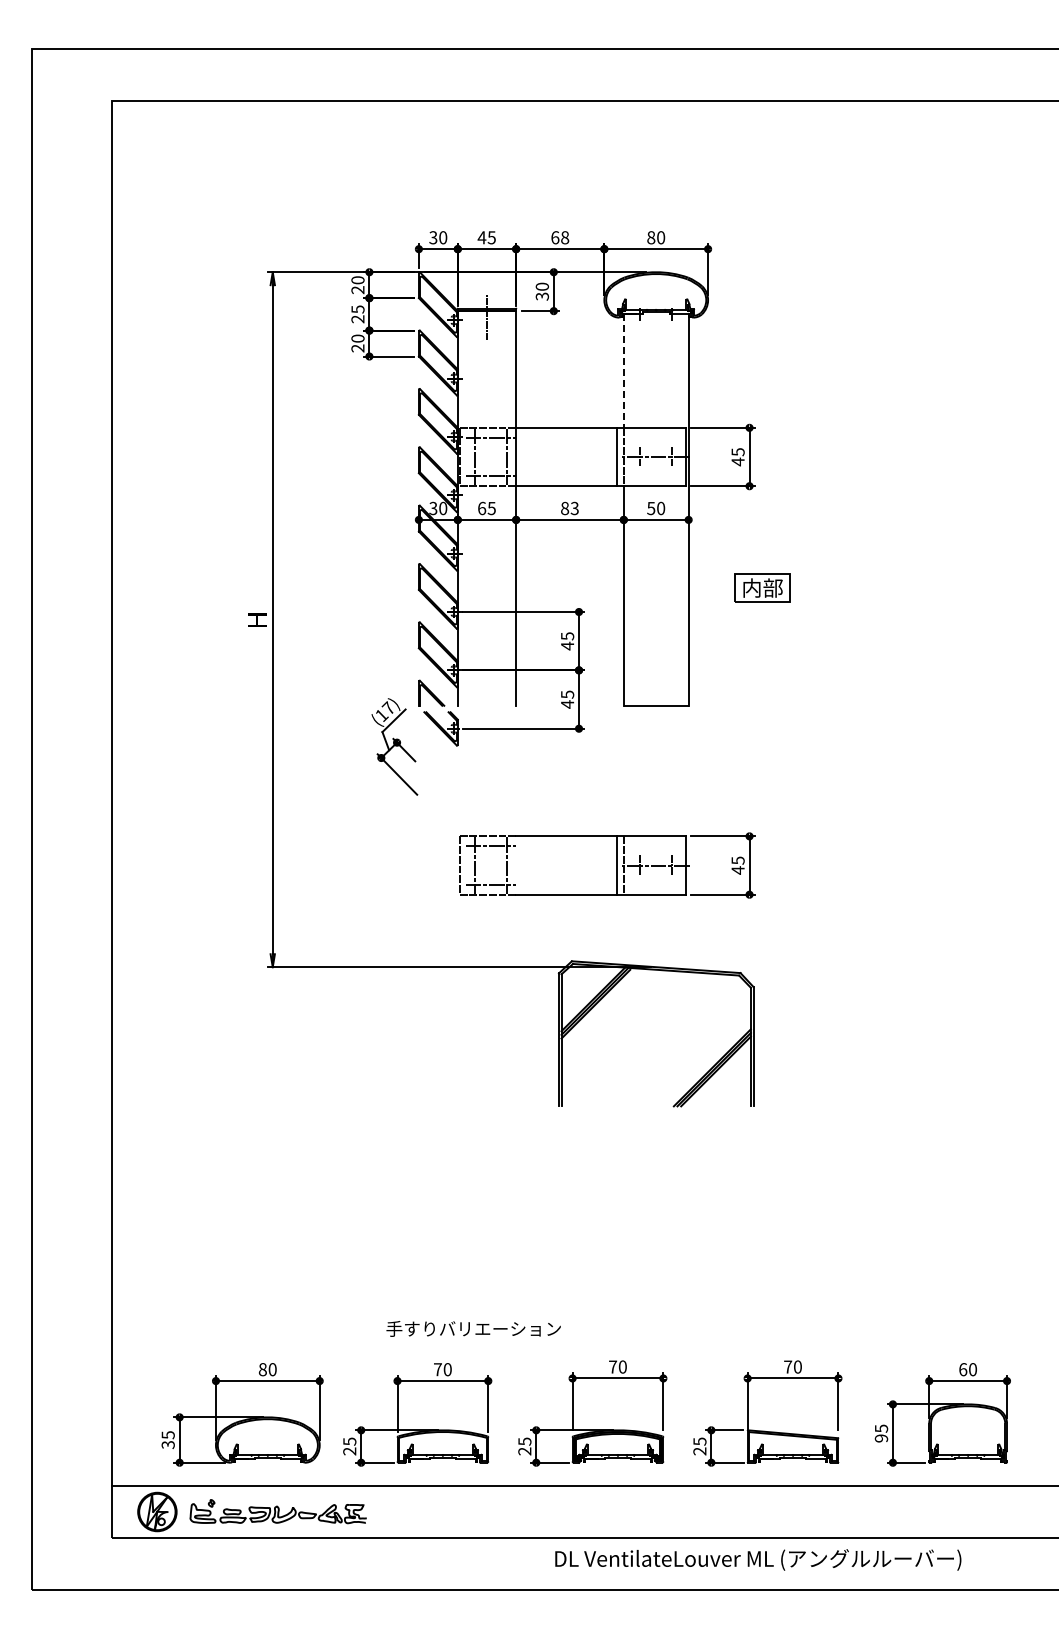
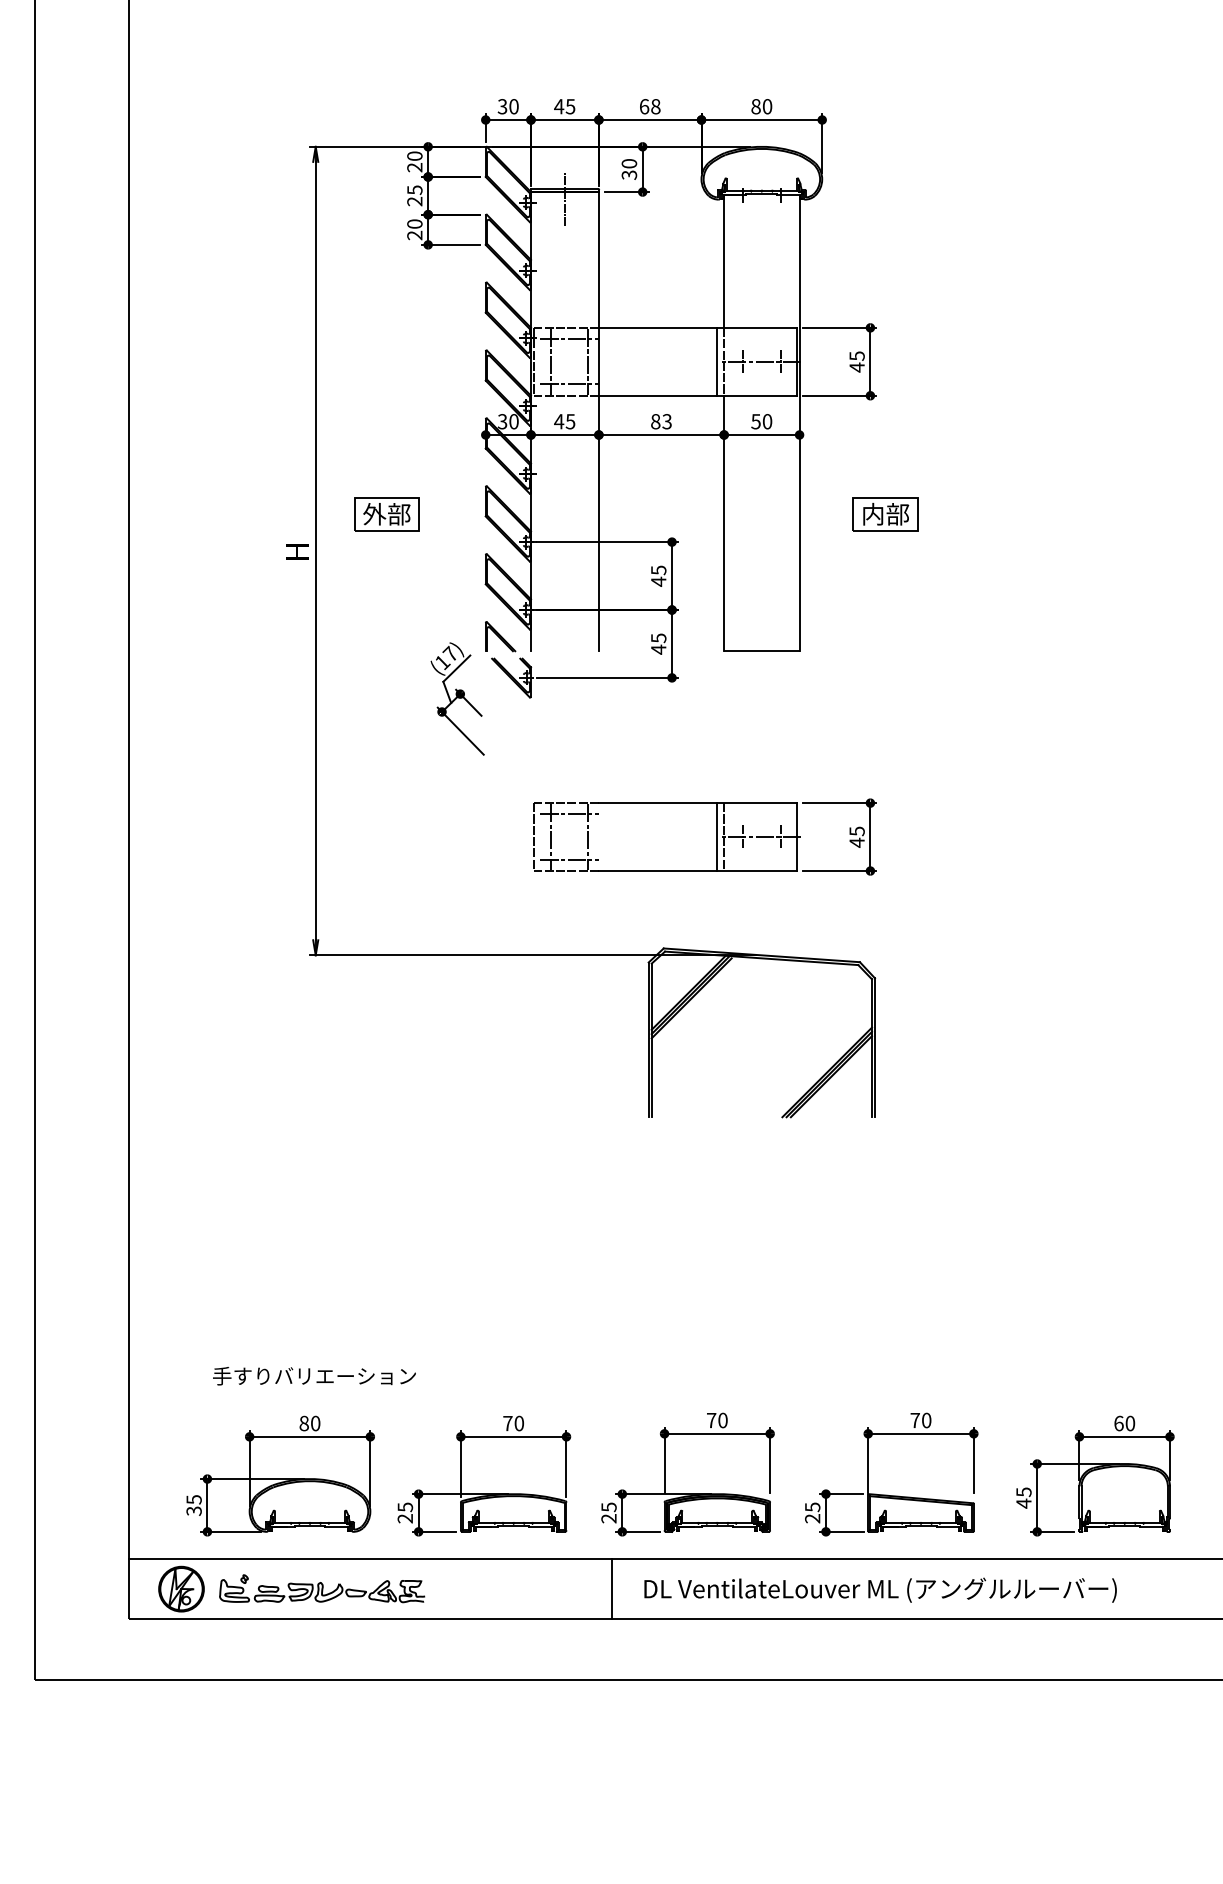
line: (623, 371) -> (723, 262), dashed -> solid
text: (481, 508) -> (558, 421), 65 -> 45
part: (333, 587) -> (386, 513), added
text: (473, 1328) -> (314, 1375), moved
text: (881, 1438) -> (1023, 1503), 95 -> 45
line: (527, 1511) -> (612, 1588), added
text: (758, 1559) -> (880, 1589), moved

